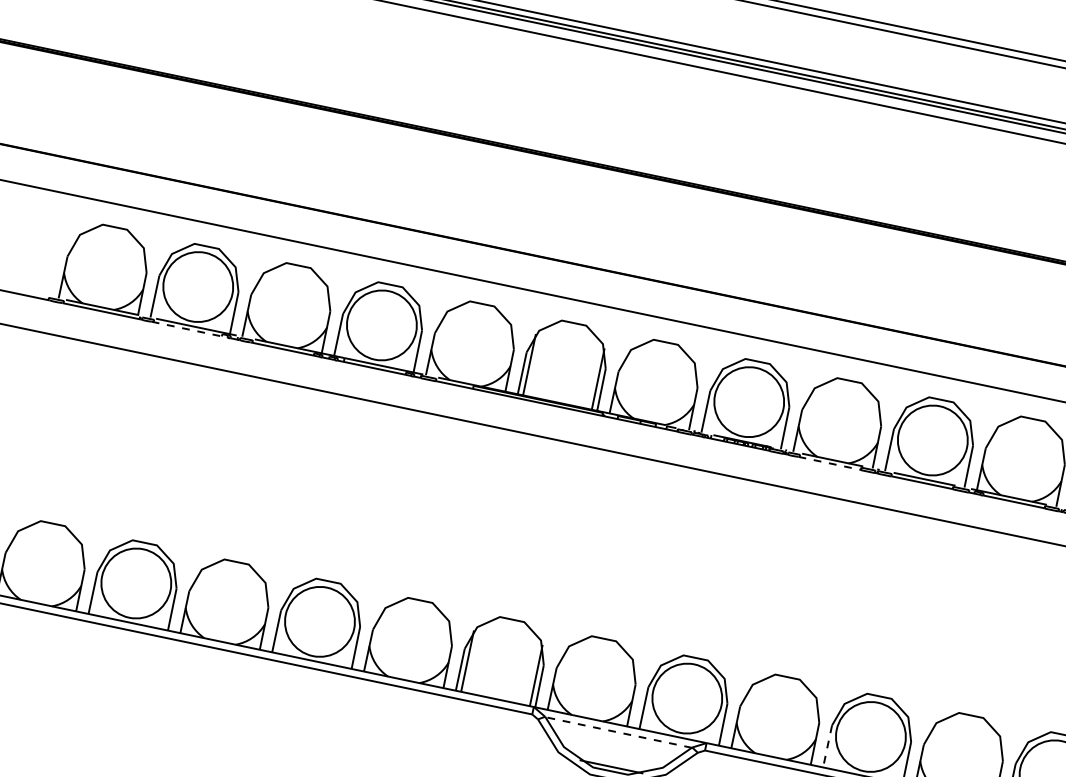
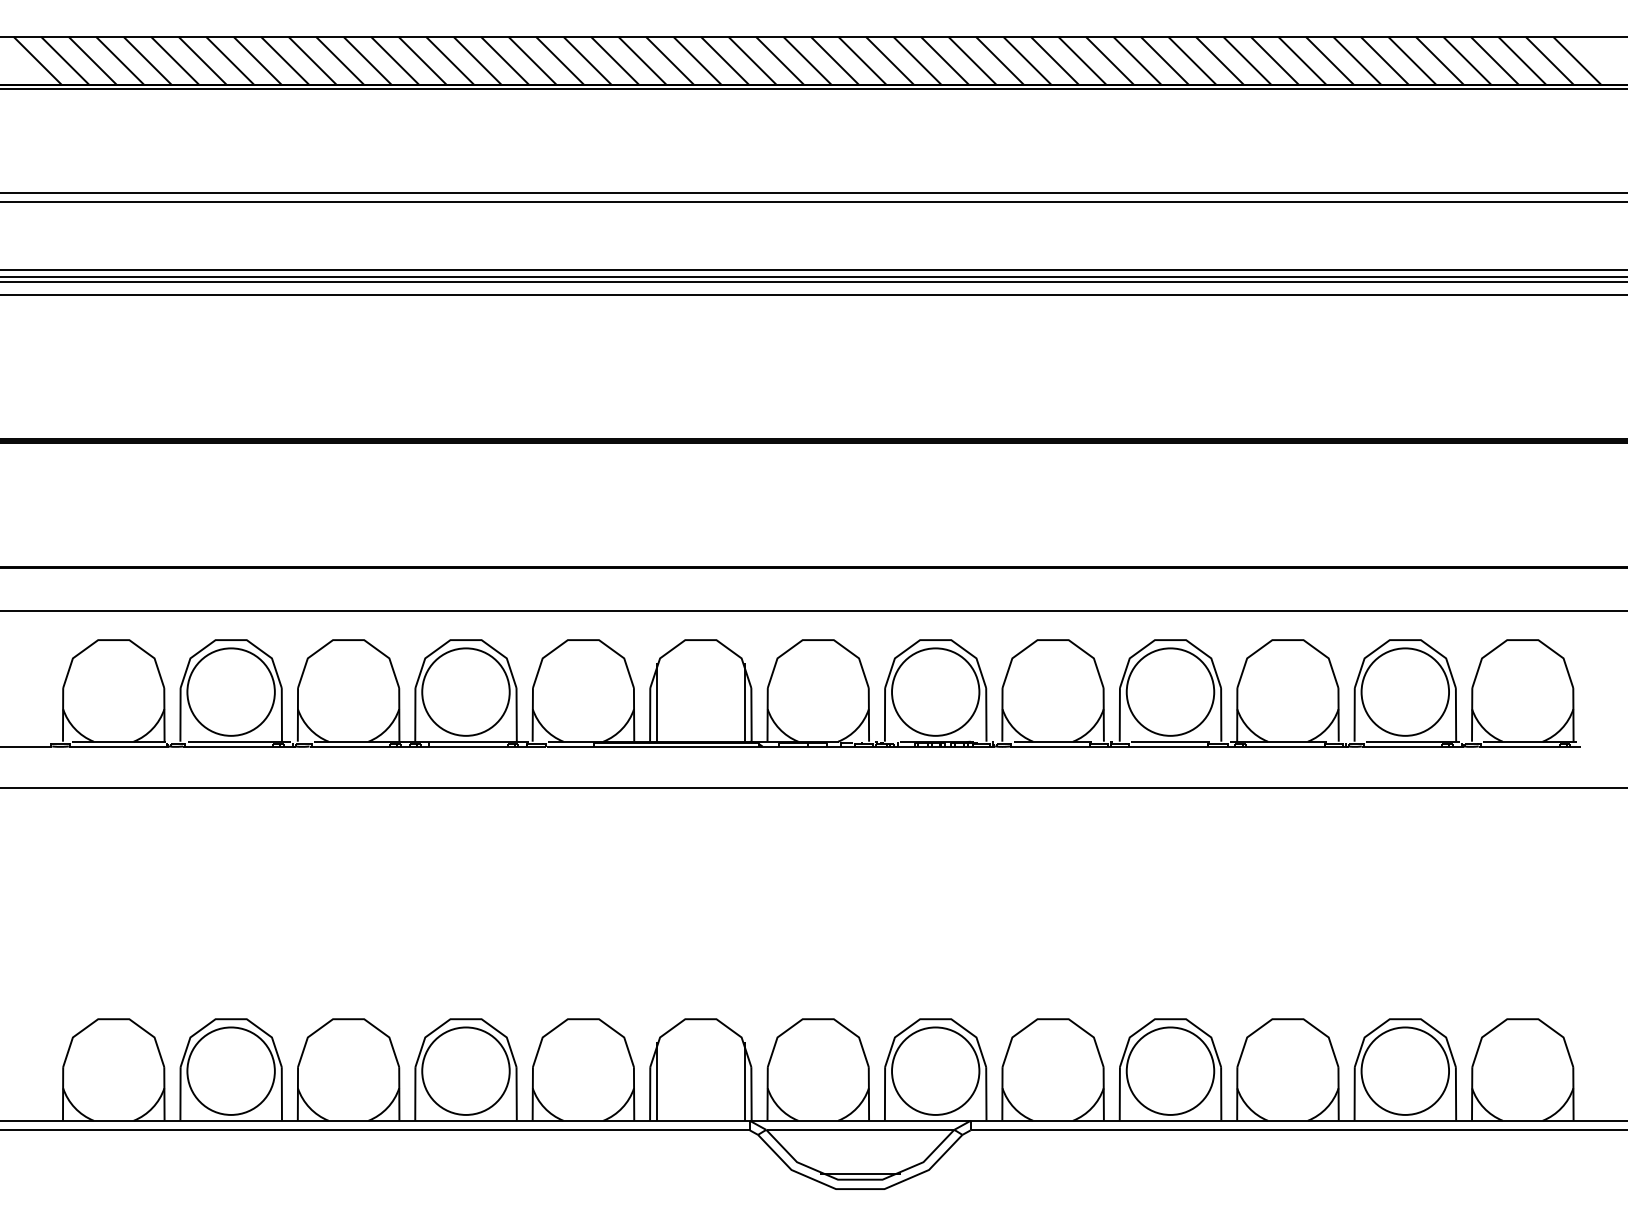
line: (189, 329) -> (231, 746), dashed -> solid
line: (830, 463) -> (1050, 746), dashed -> solid
line: (618, 732) -> (860, 1130), dashed -> solid
line: (827, 746) -> (1119, 1093), dashed -> solid

